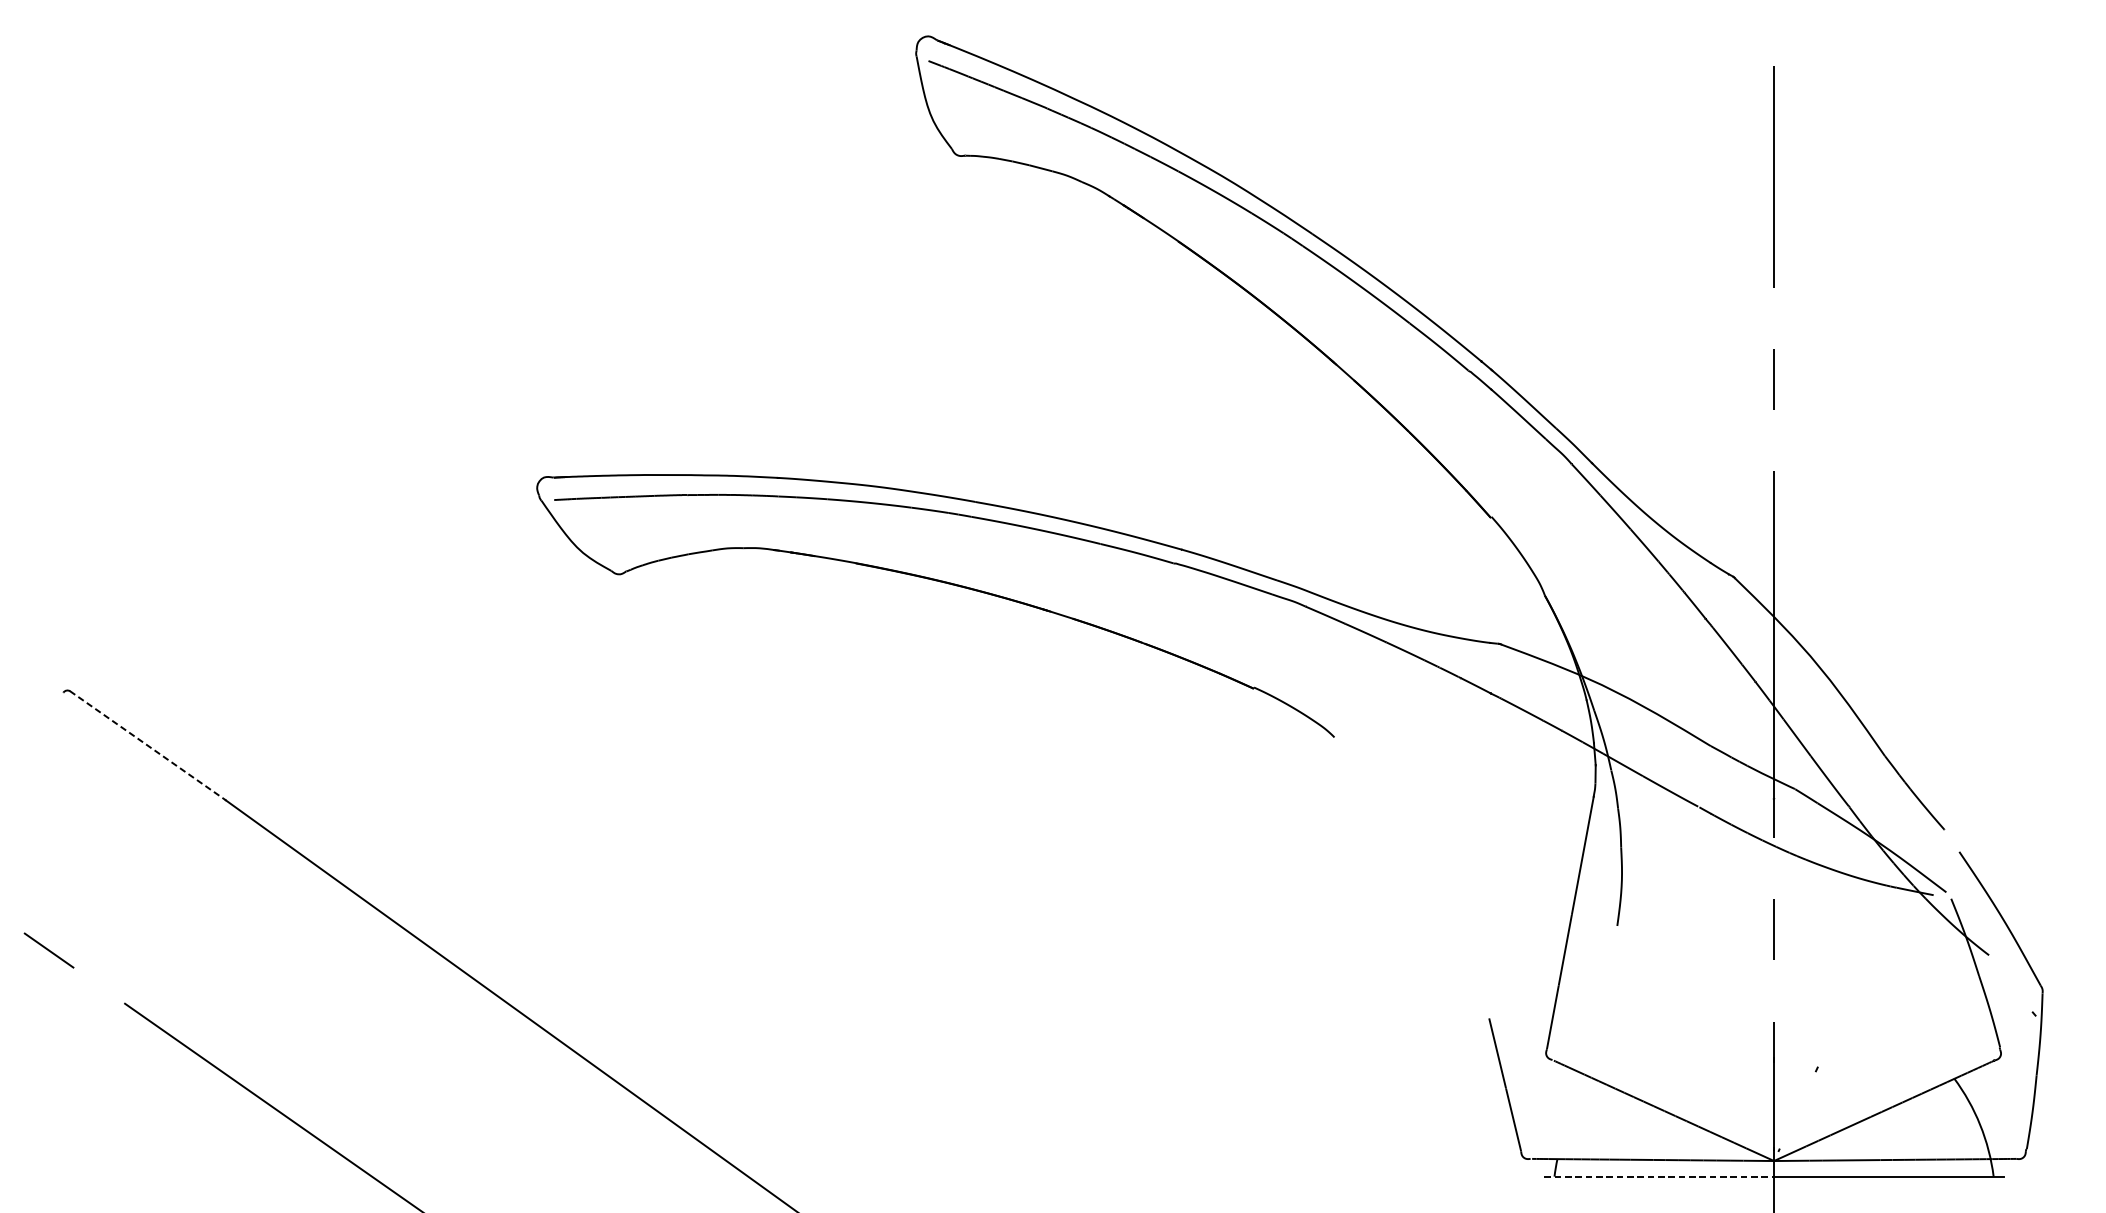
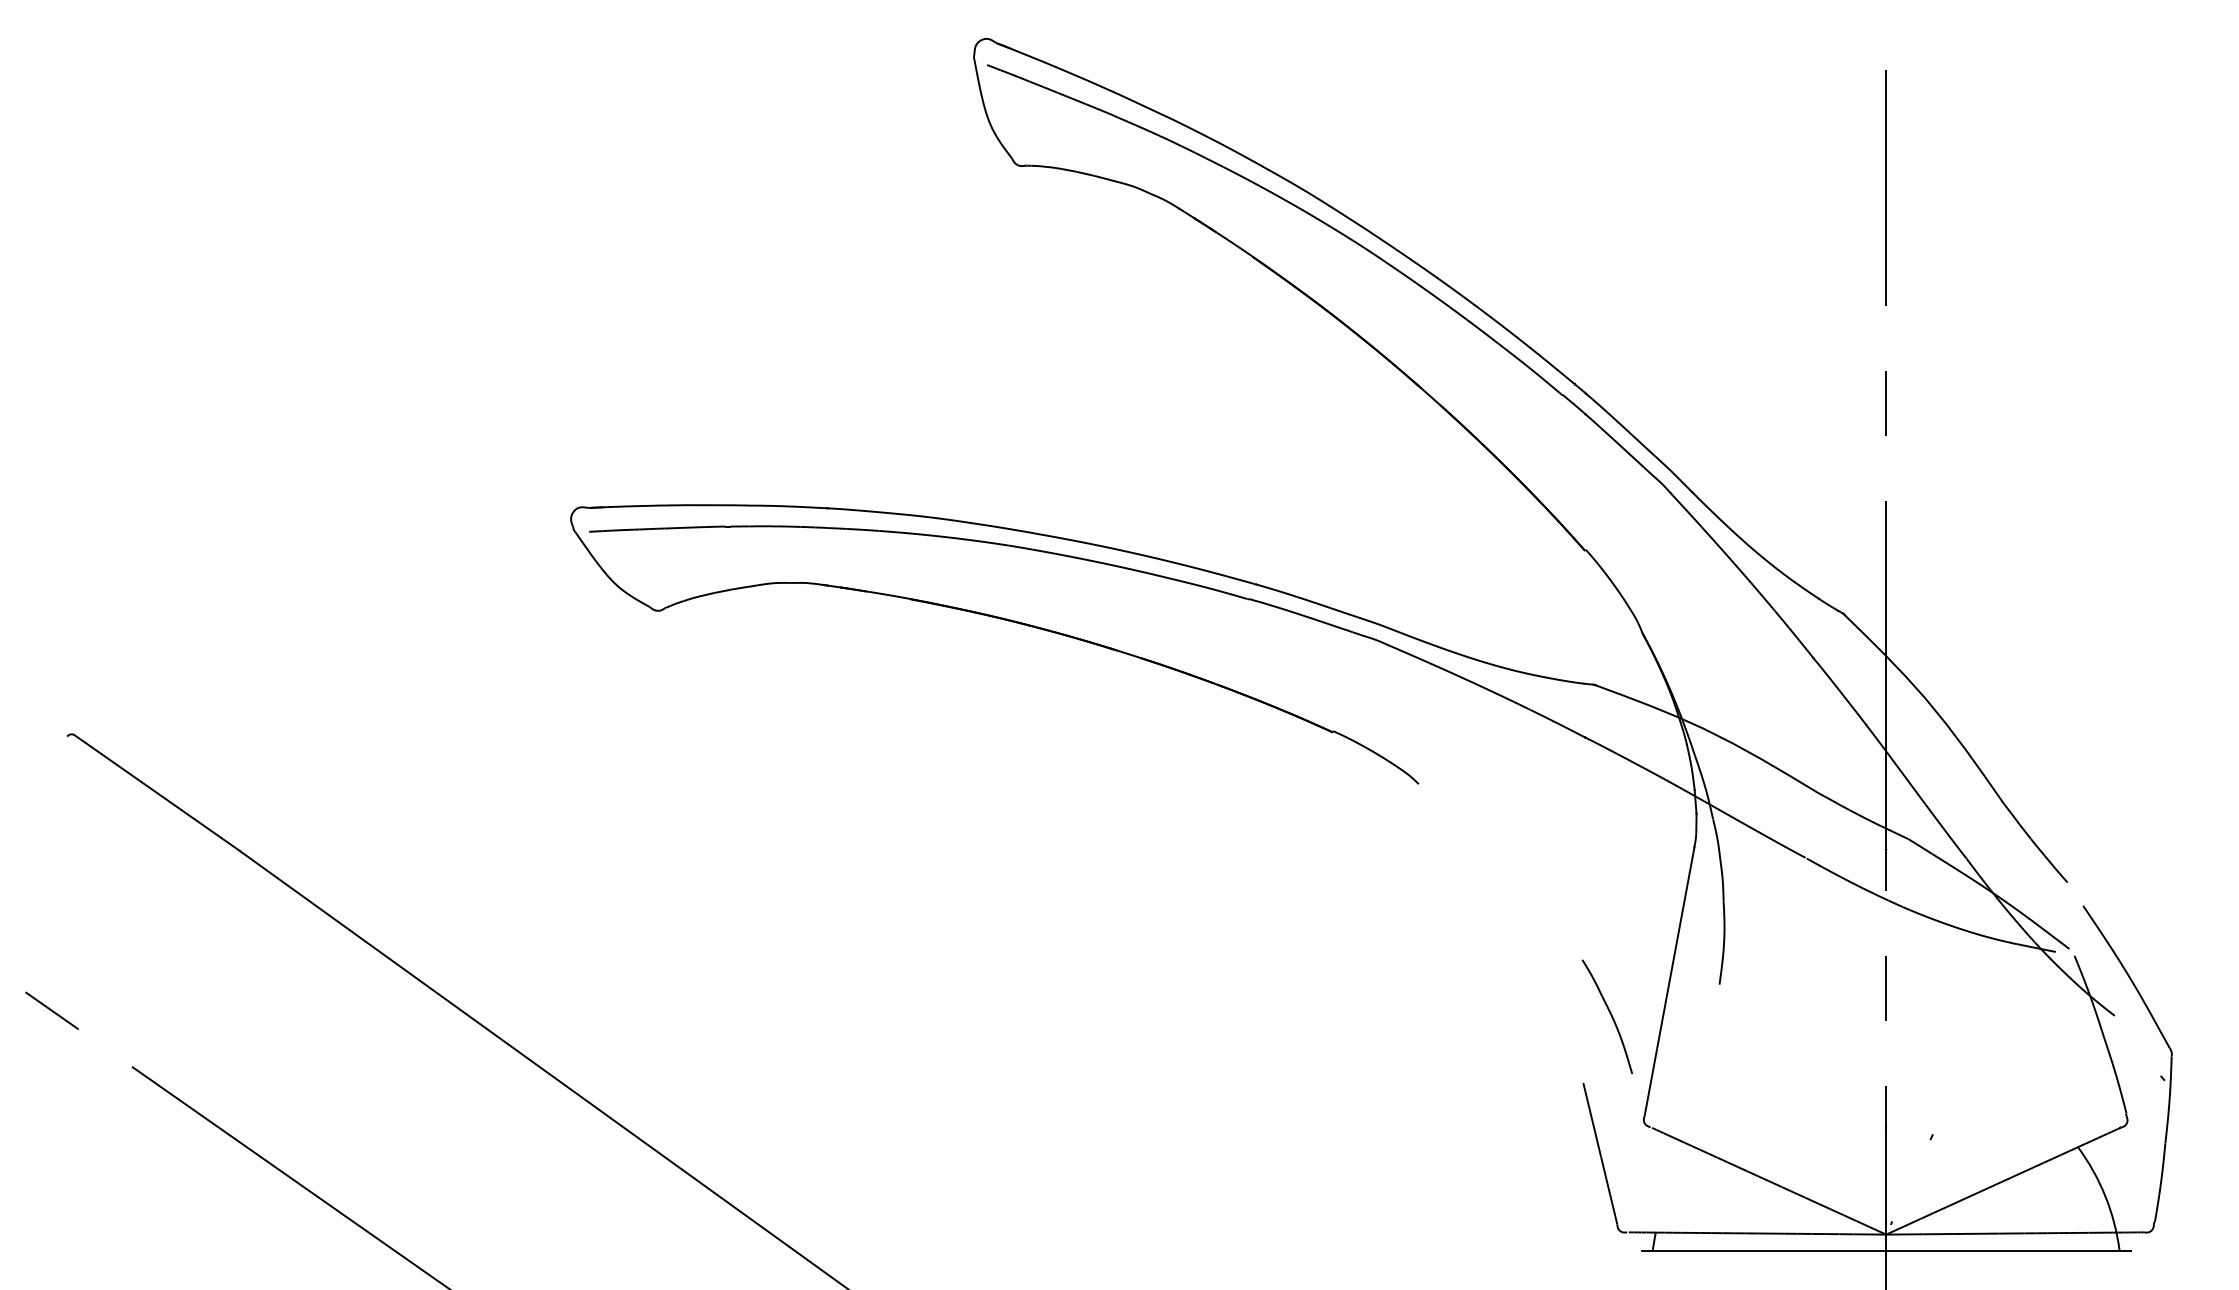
line: (148, 746) -> (157, 793), dashed -> solid
part: (1511, 955) -> (1606, 1016), added
line: (1659, 1176) -> (1764, 1251), dashed -> solid

